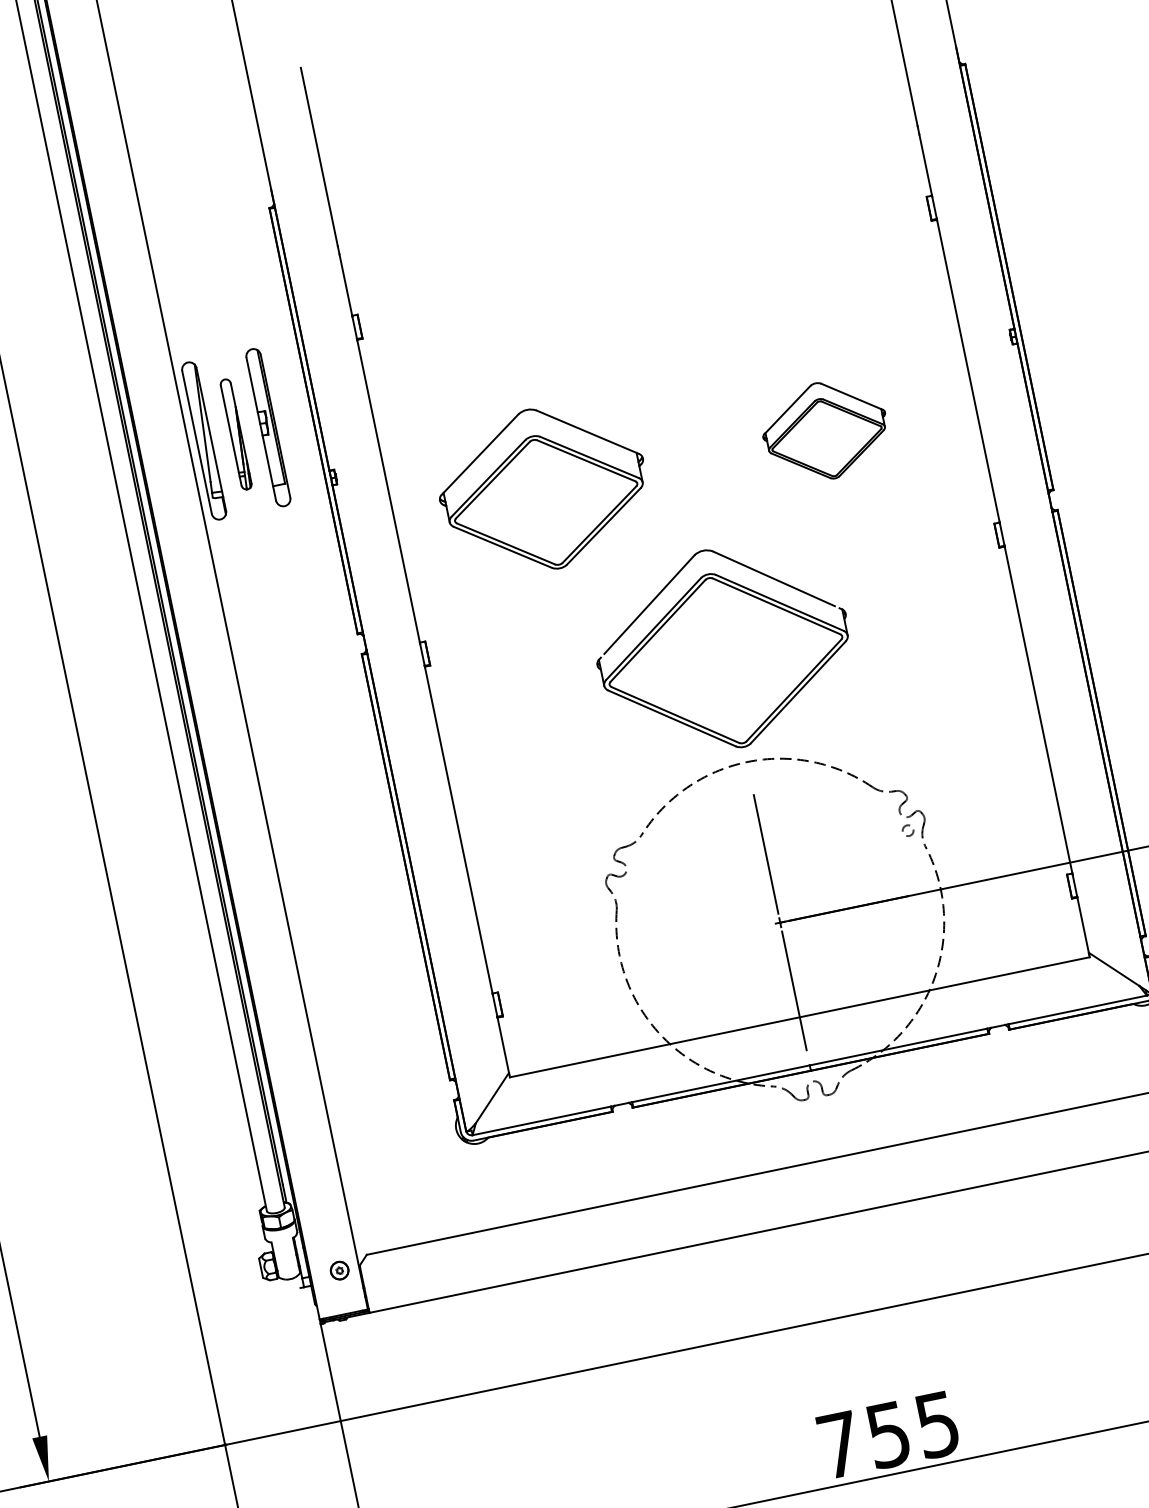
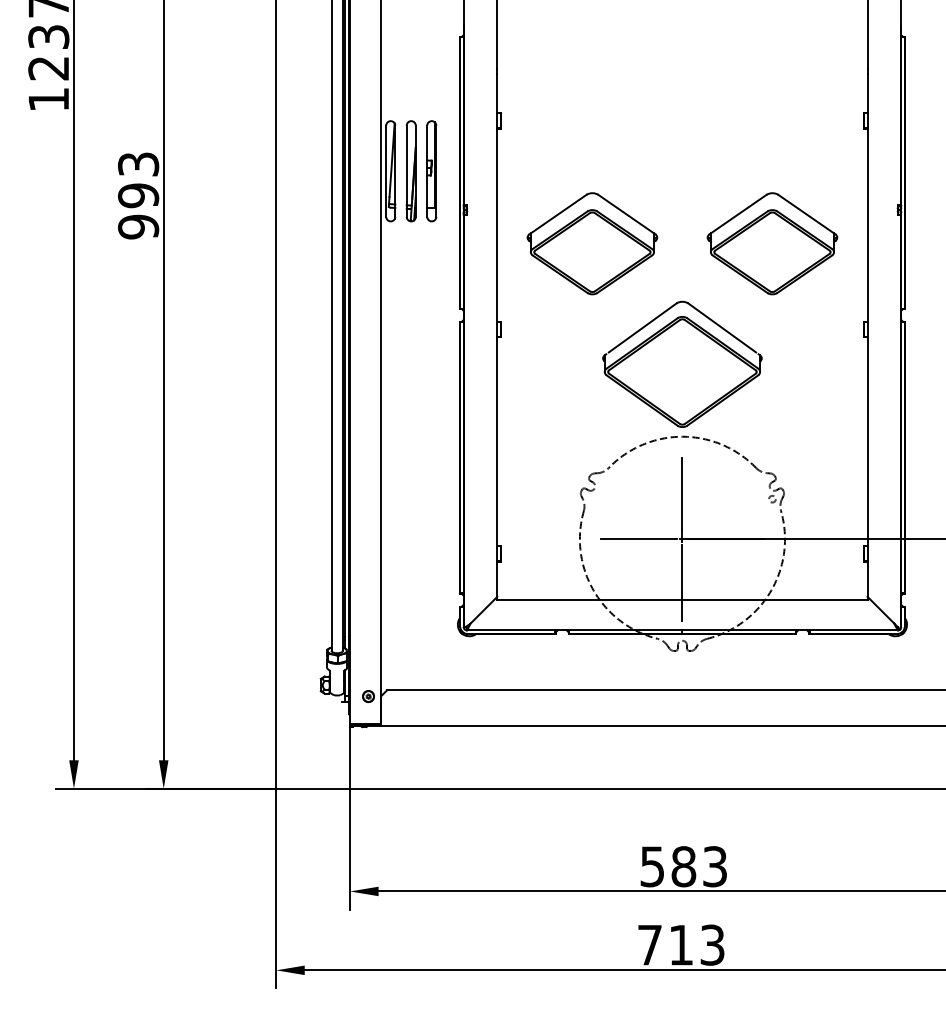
part: (825, 430) -> (772, 243), size x1.67
part: (235, 434) -> (410, 171), size x1.43
line: (711, 937) -> (638, 539), added
text: (887, 1434) -> (683, 866), 755 -> 583

